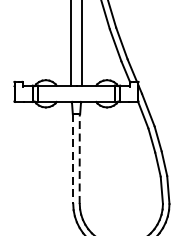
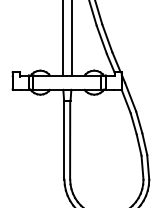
line: (73, 159) -> (64, 140), dashed -> solid
line: (80, 159) -> (70, 140), dashed -> solid

